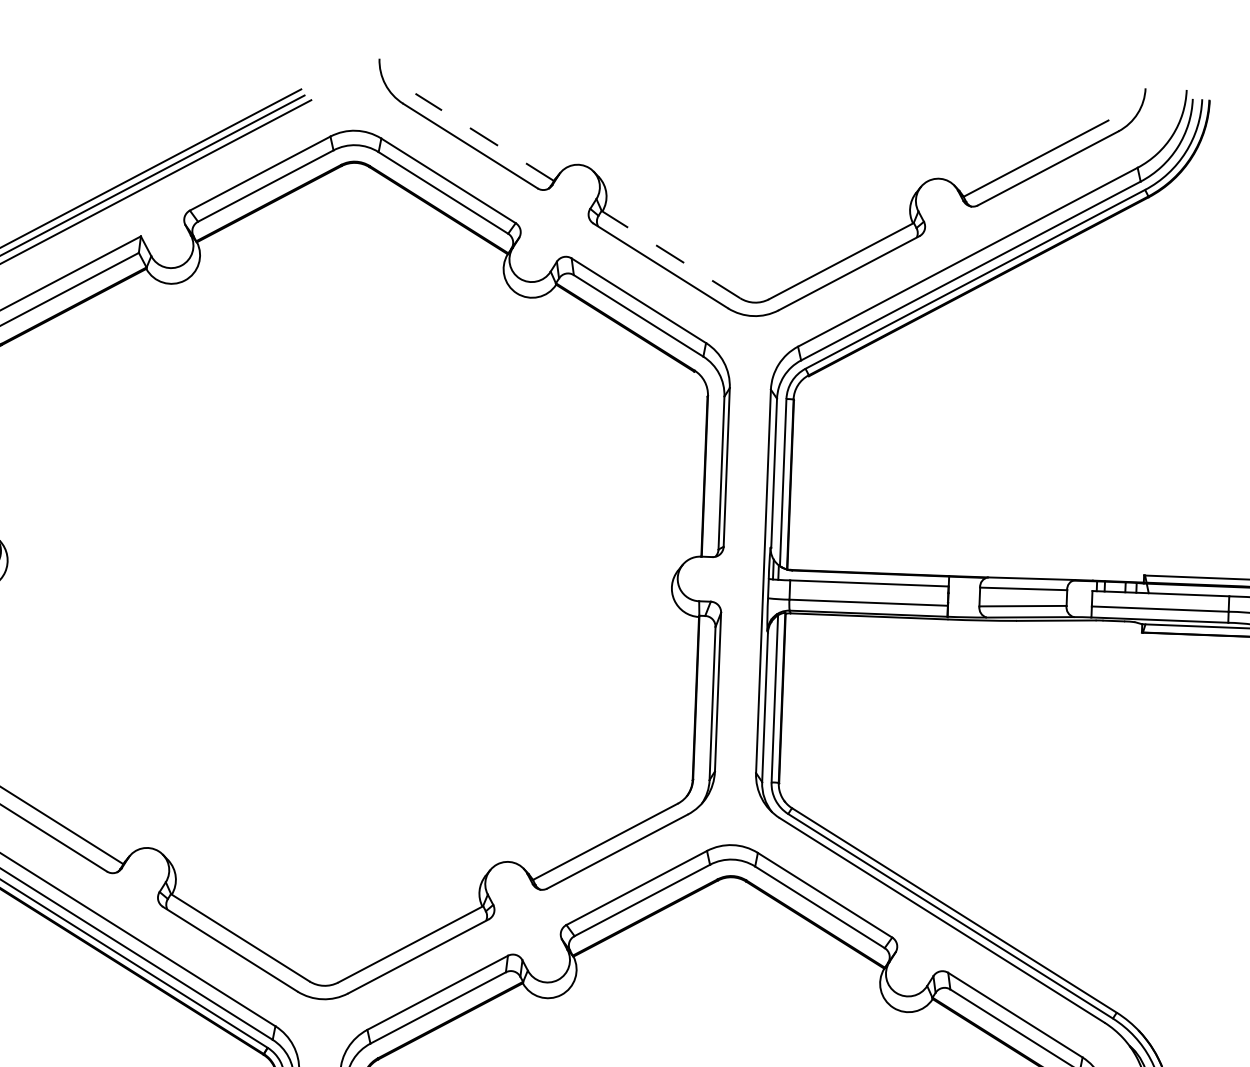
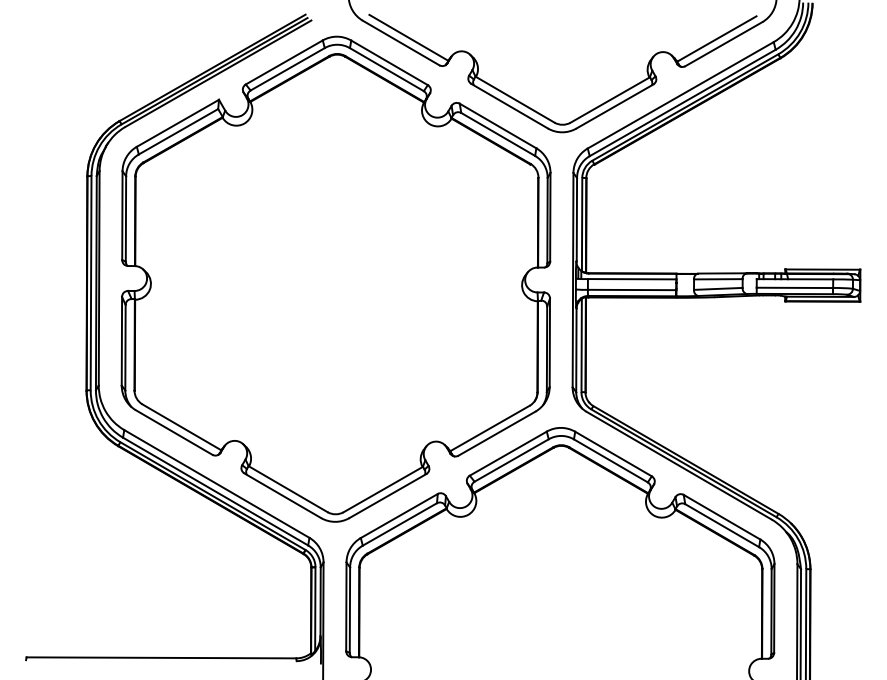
line: (484, 136) -> (408, 37), dashed -> solid
line: (671, 254) -> (515, 99), dashed -> solid

